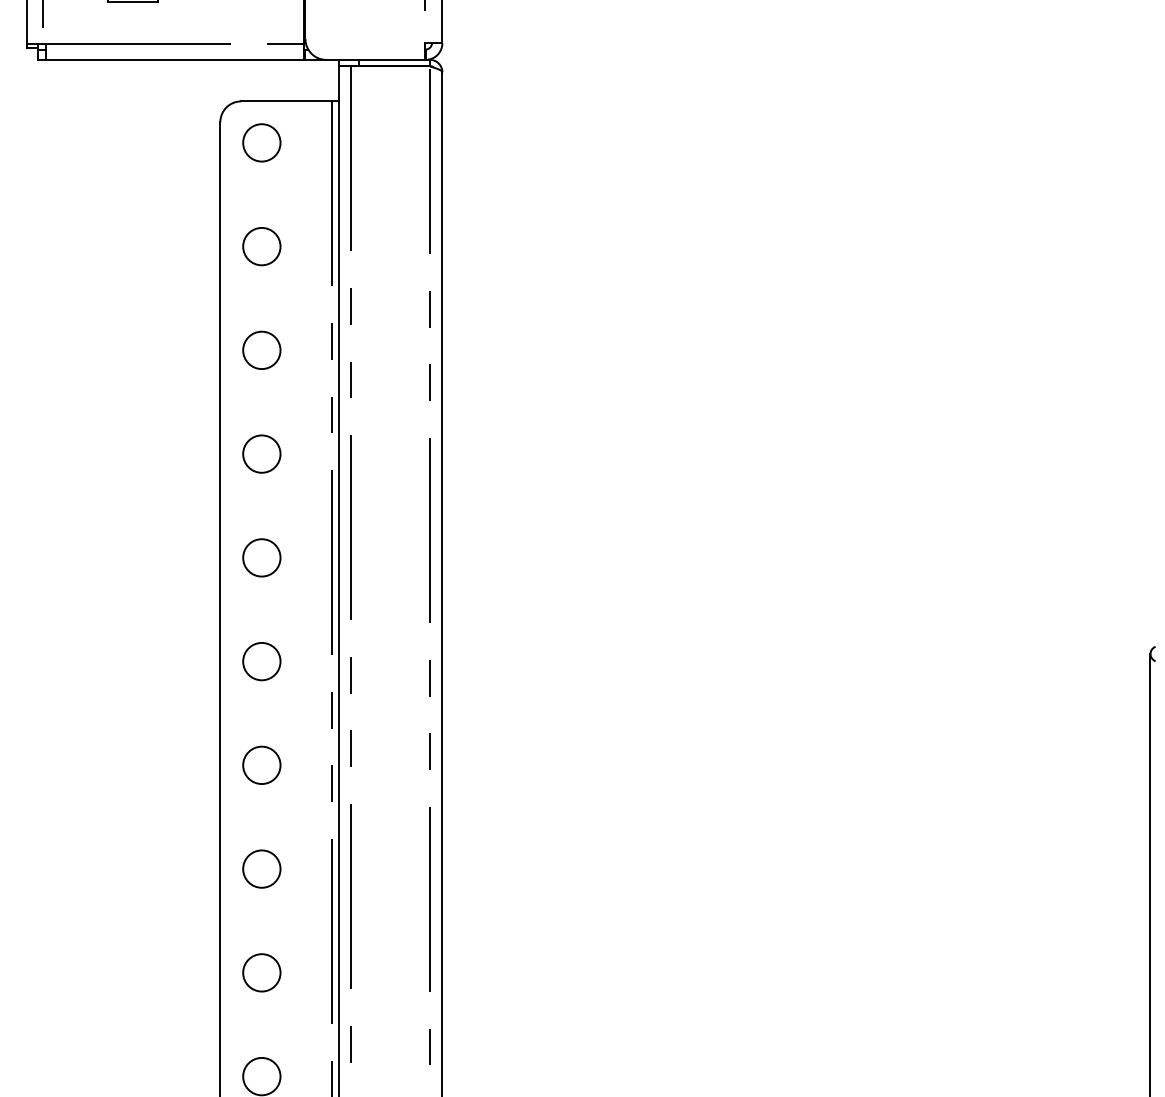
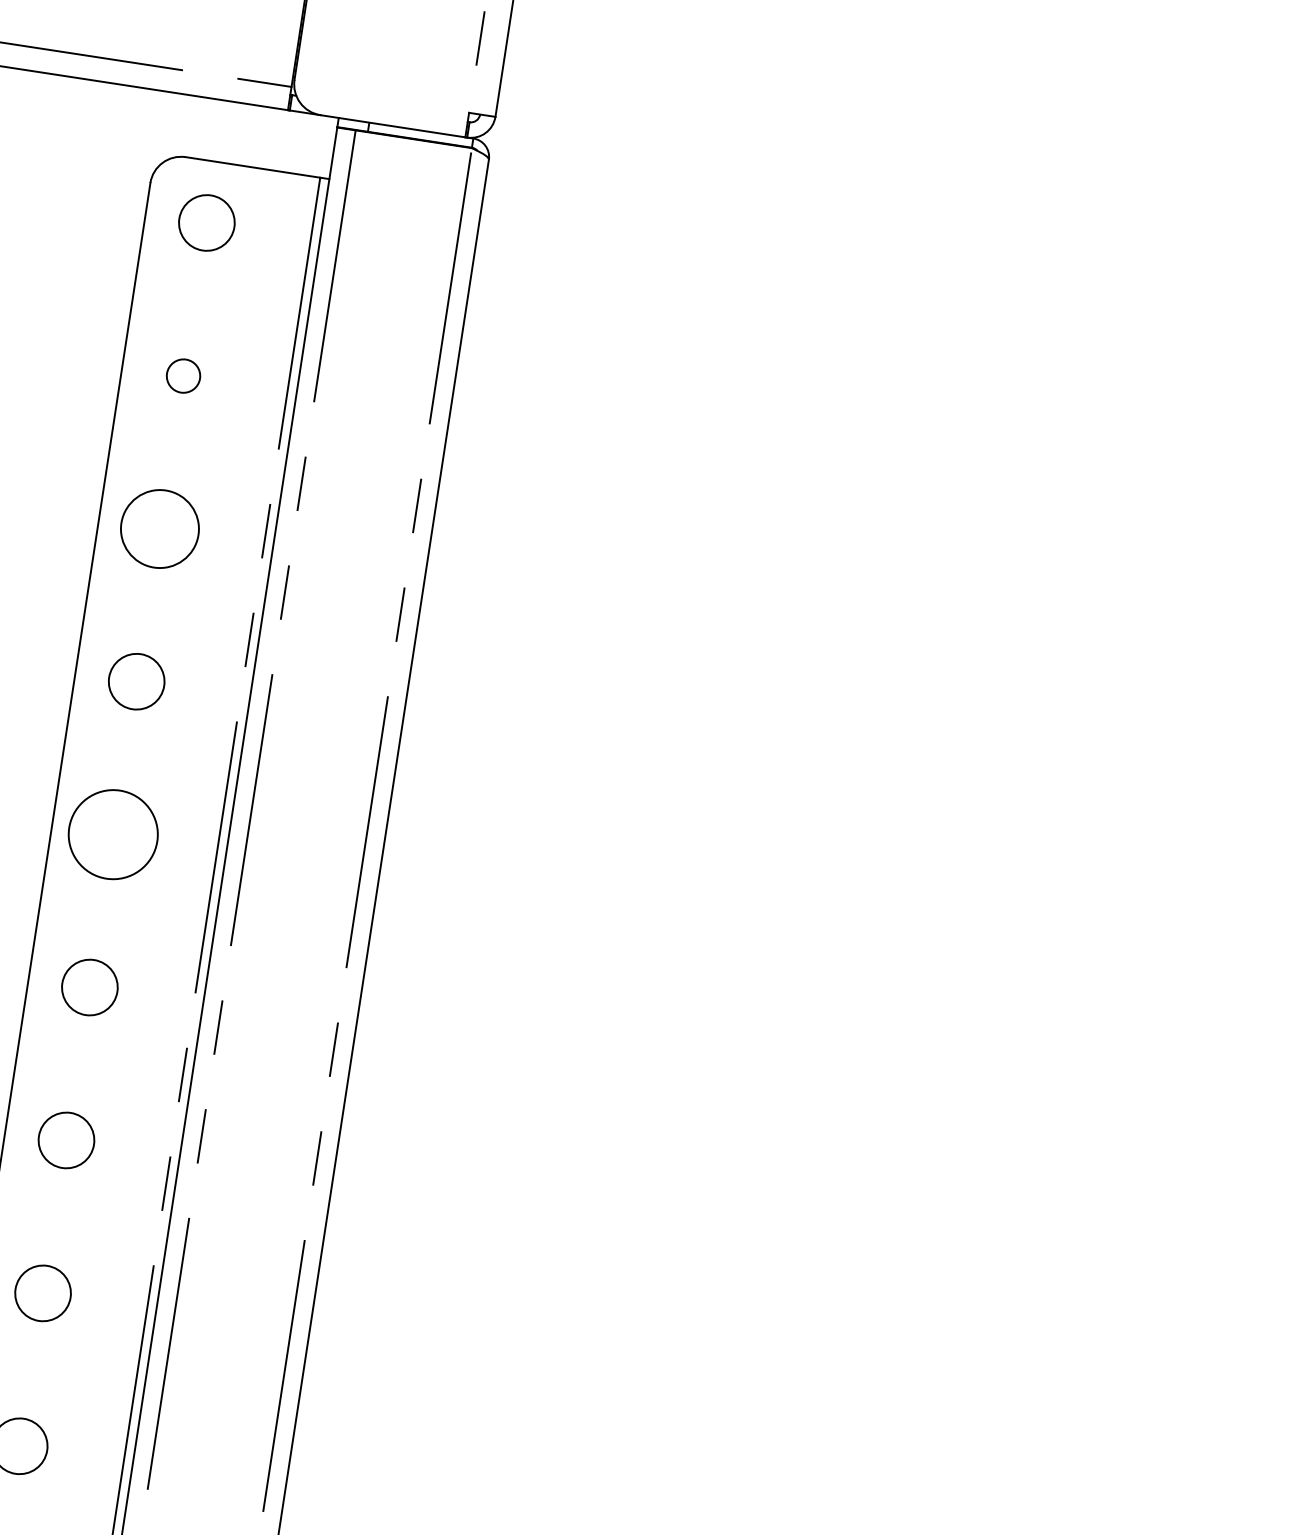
circle: (261, 246) -> (182, 375), size x0.6
circle: (261, 349) -> (159, 527), size x1.4
circle: (261, 557) -> (112, 834), size x1.6

